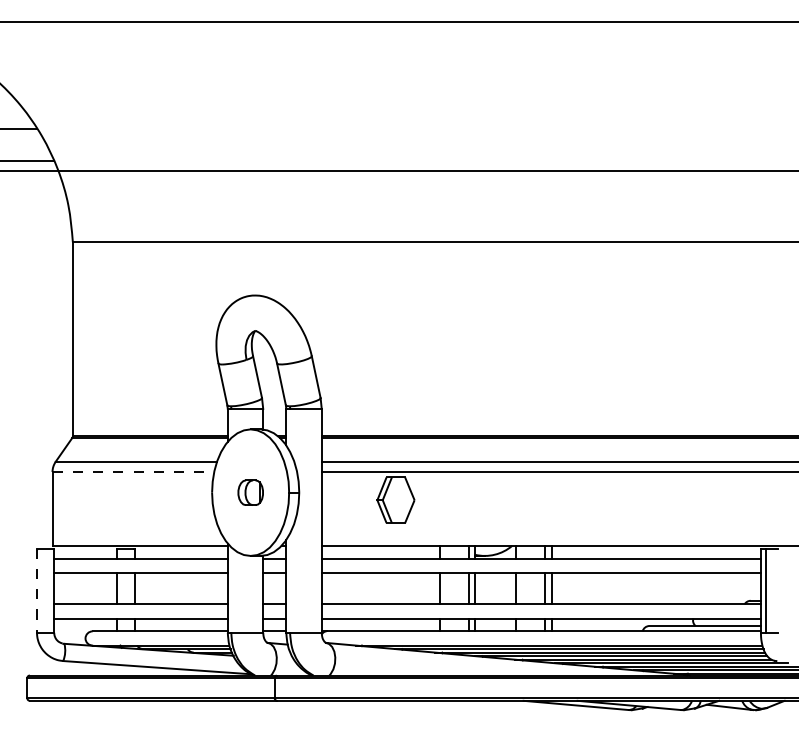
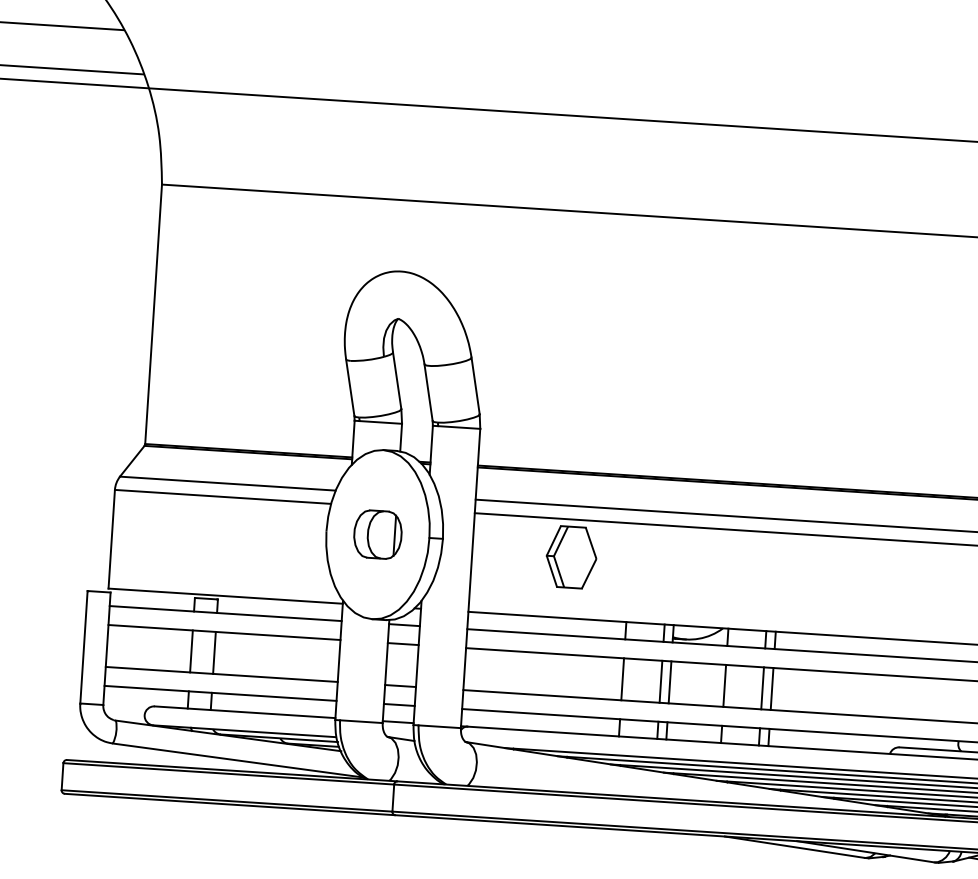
line: (133, 472) -> (223, 497), dashed -> solid
part: (250, 492) -> (377, 534), size x1.43
line: (37, 591) -> (84, 648), dashed -> solid

